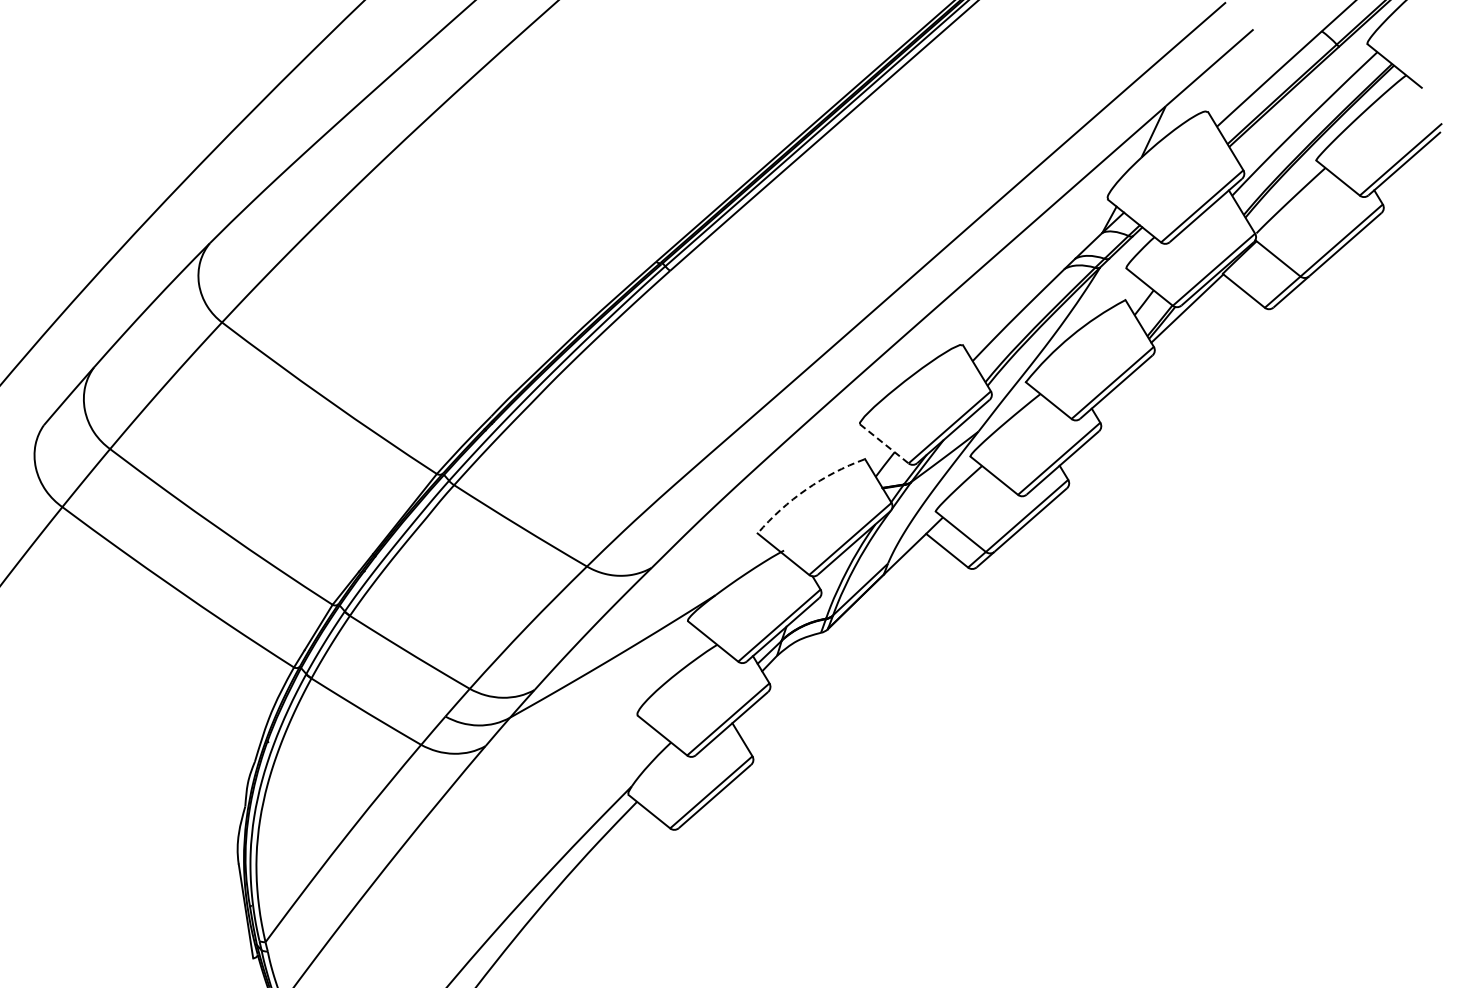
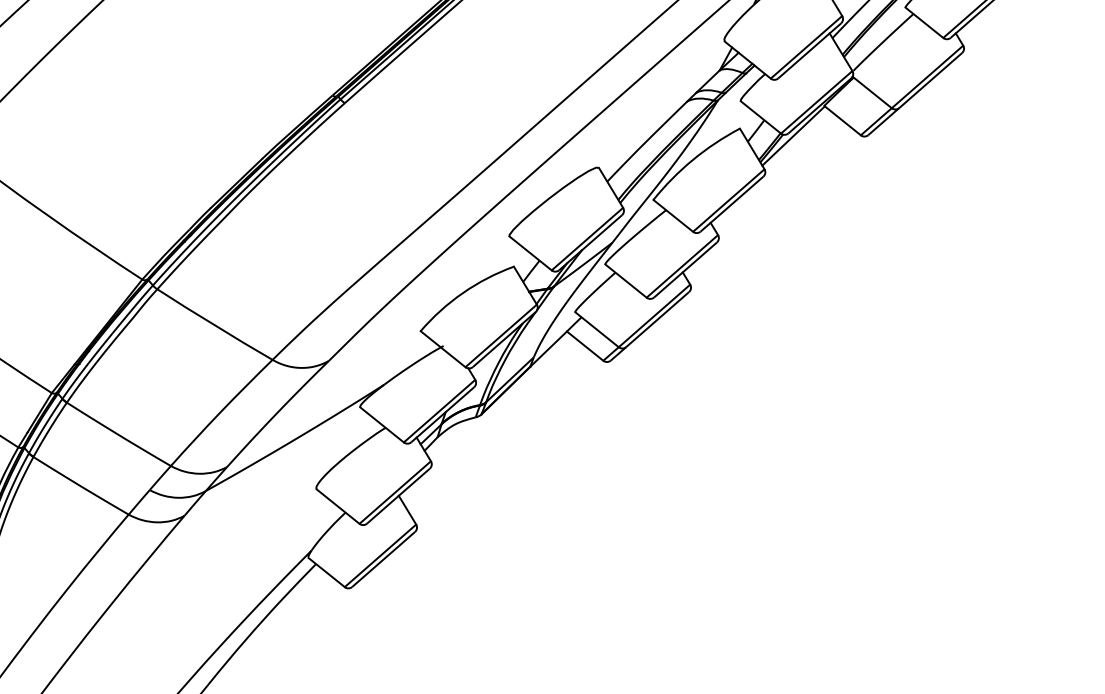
line: (884, 444) -> (530, 253), dashed -> solid
arc: (806, 489) -> (463, 293), dashed -> solid

